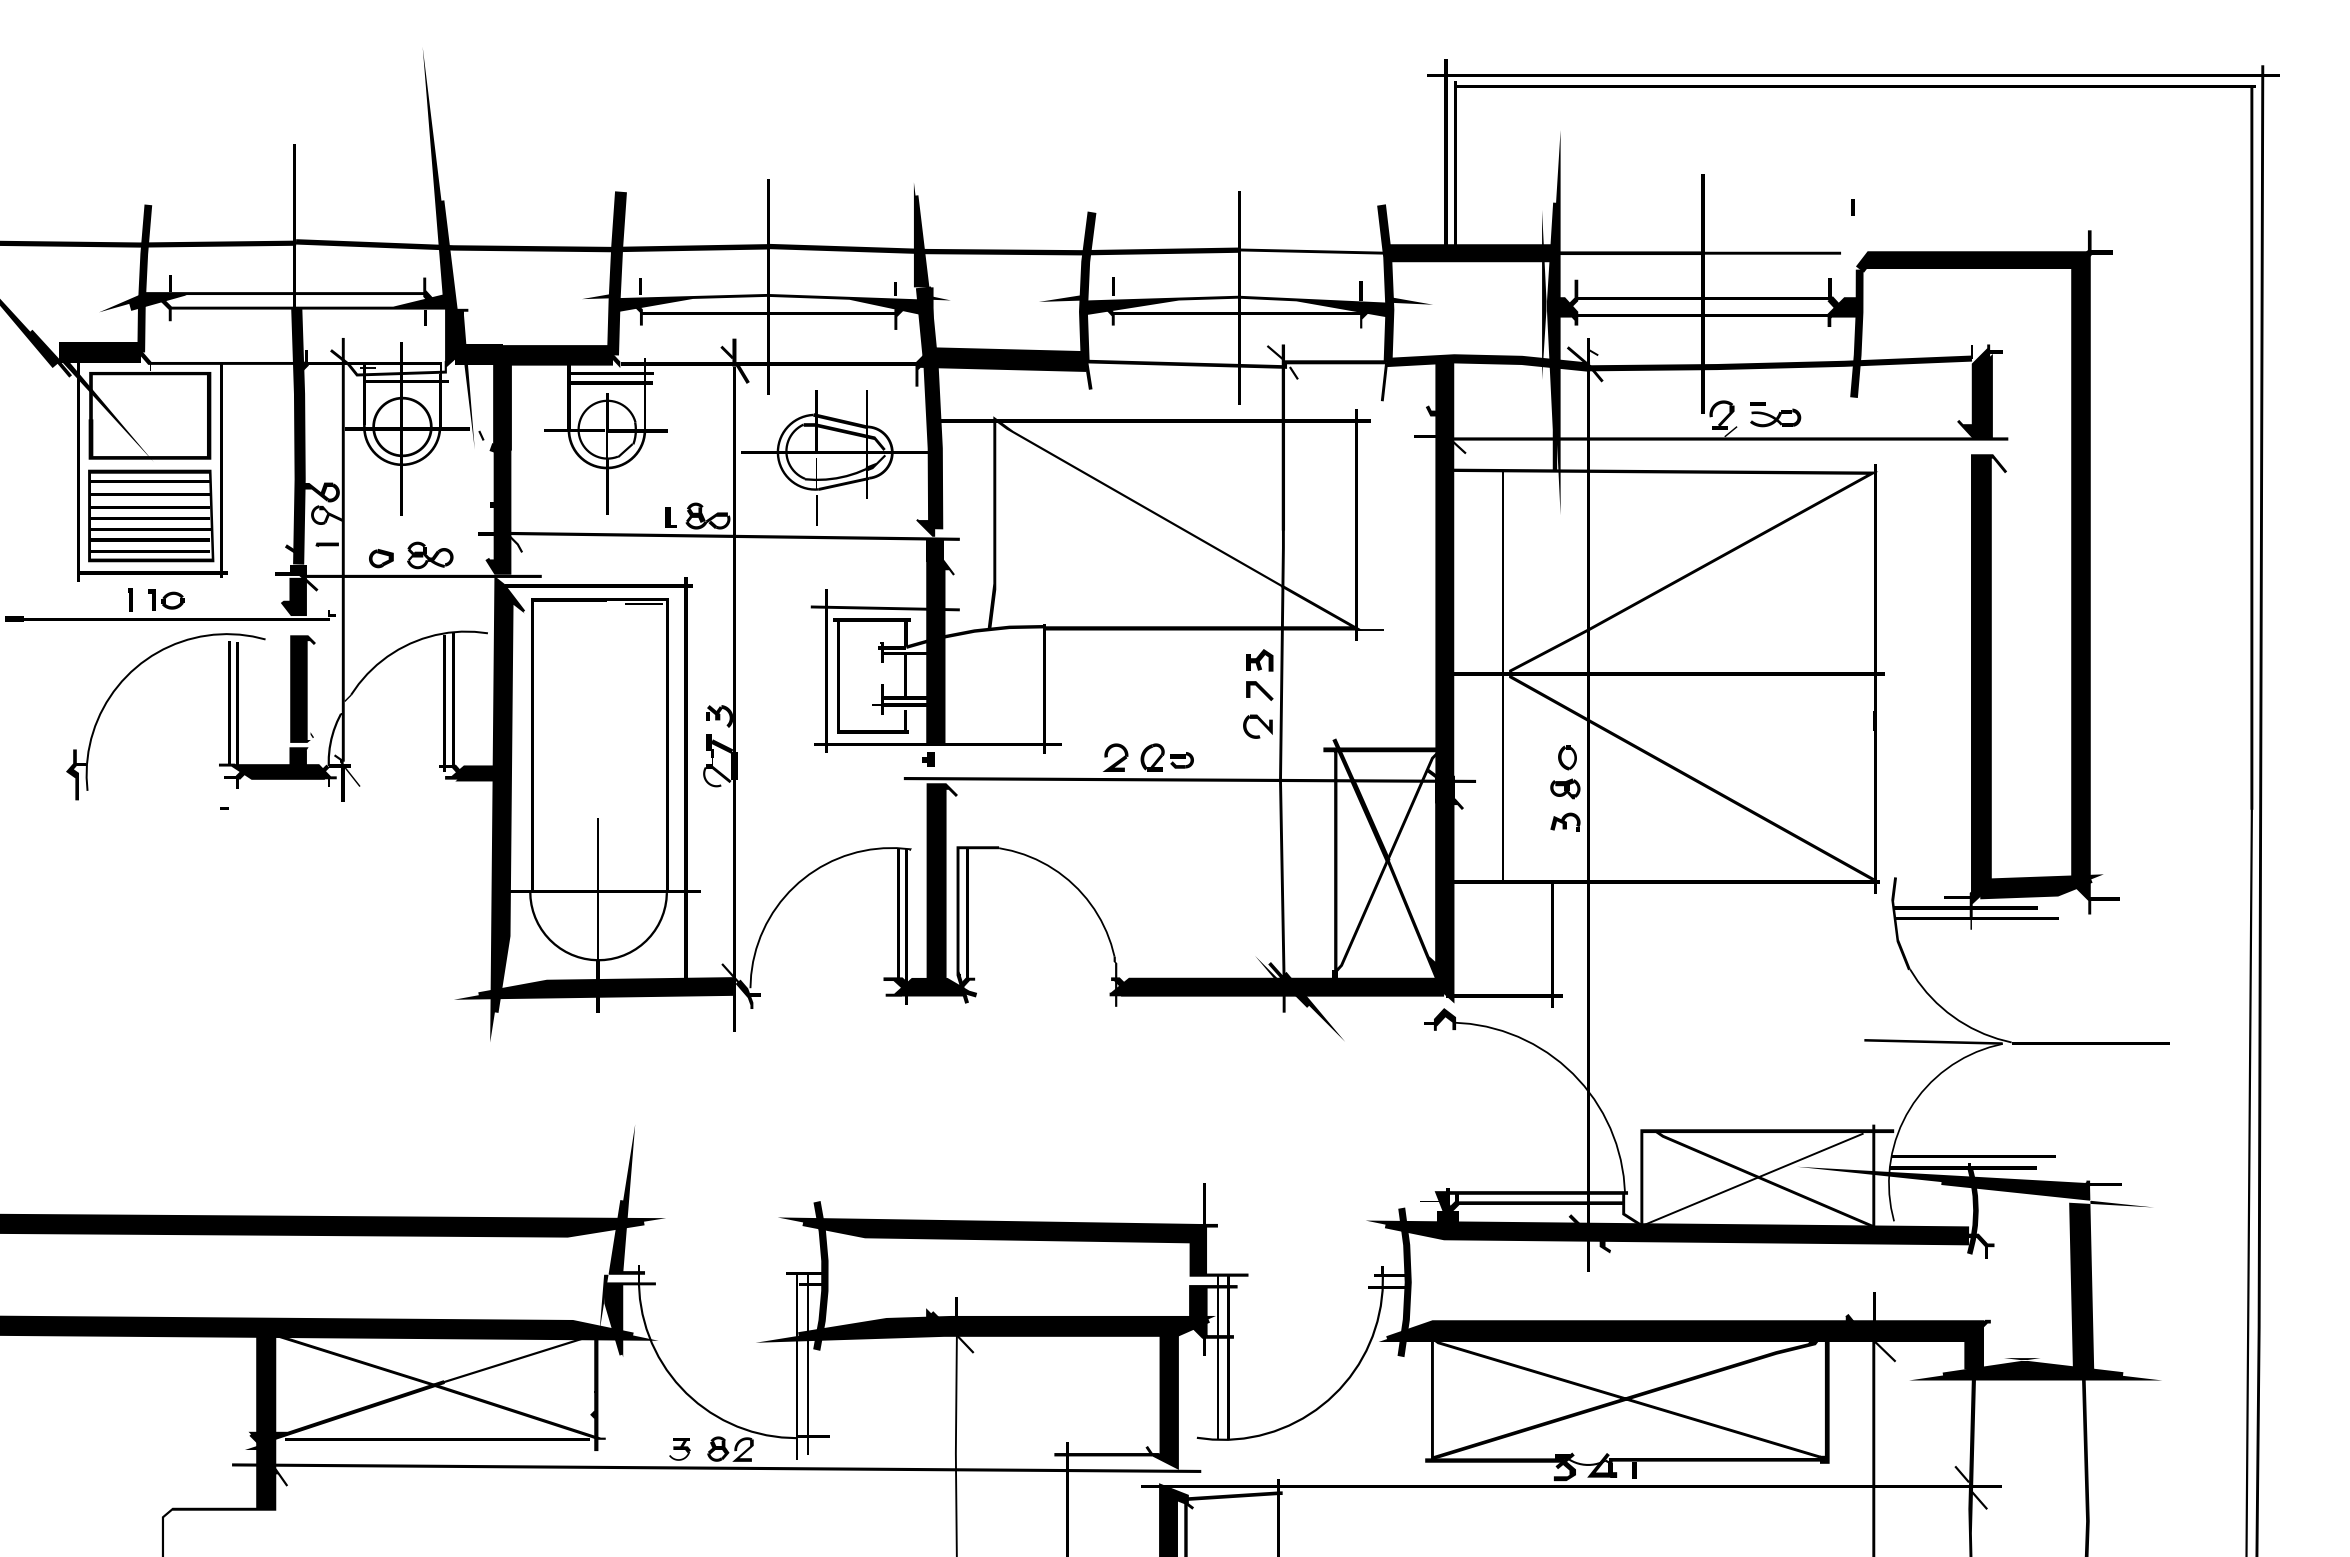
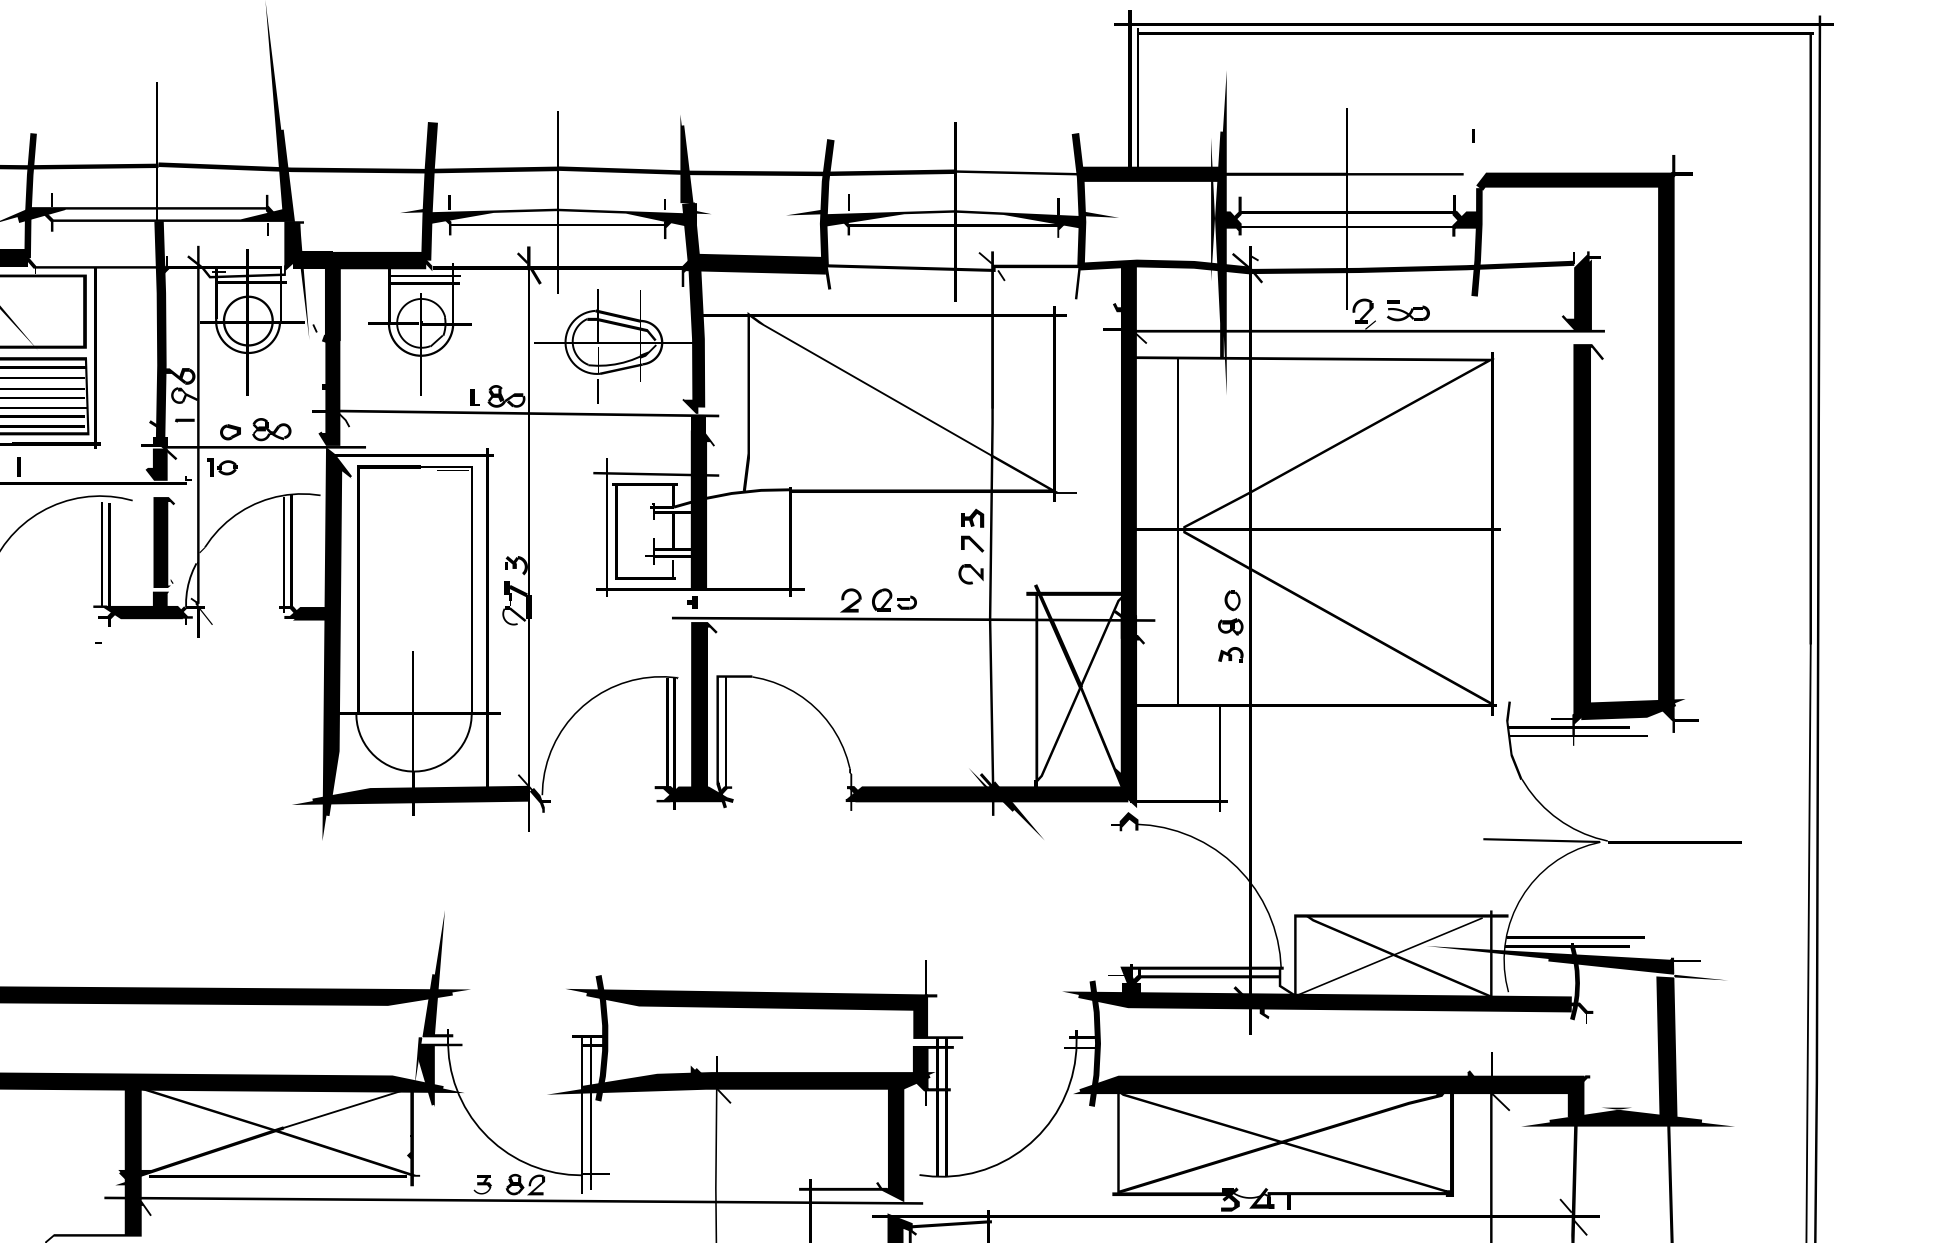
part: (166, 599) -> (222, 466), moved

